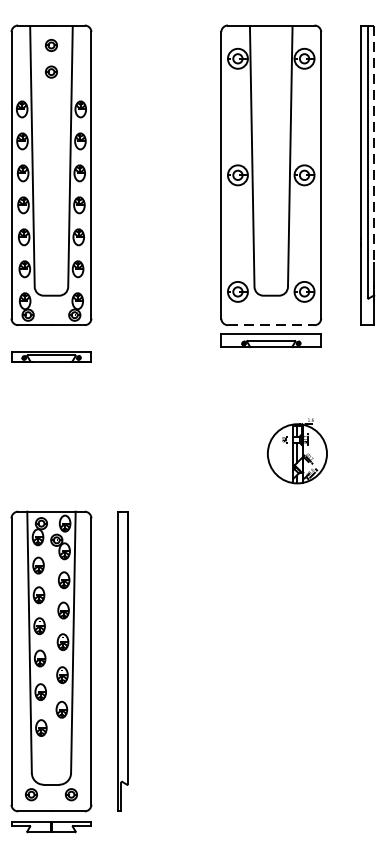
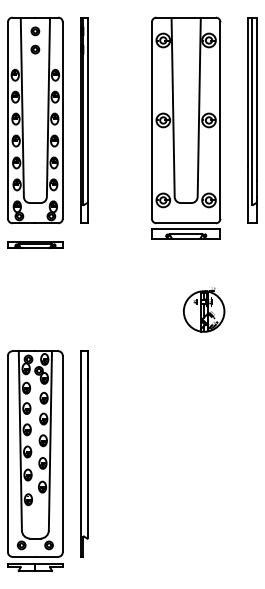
line: (375, 144) -> (257, 99), dashed -> solid
part: (123, 175) -> (84, 120), added
line: (271, 325) -> (186, 223), dashed -> solid

